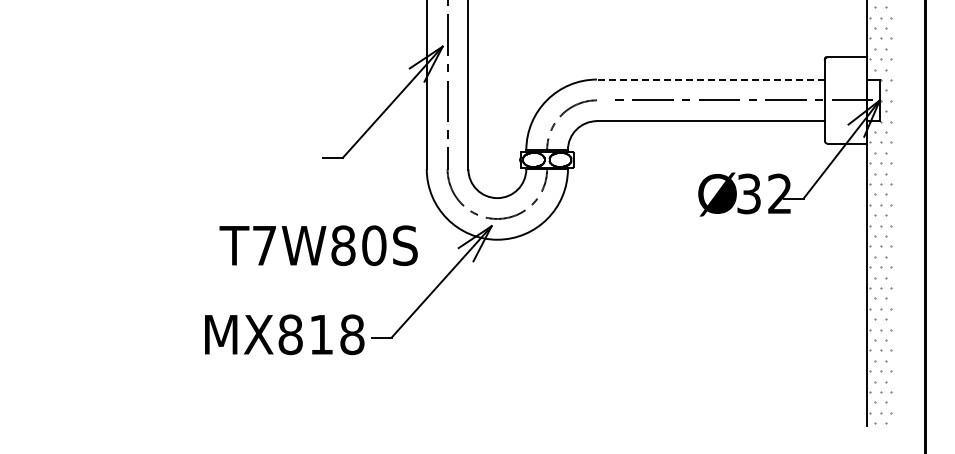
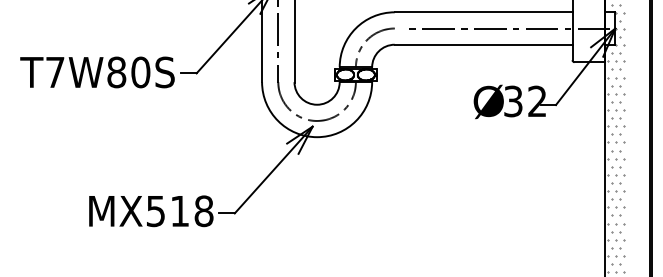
line: (710, 79) -> (483, 12), dashed -> solid
text: (318, 245) -> (97, 72), moved
text: (290, 334) -> (155, 211), MX818 -> MX518

